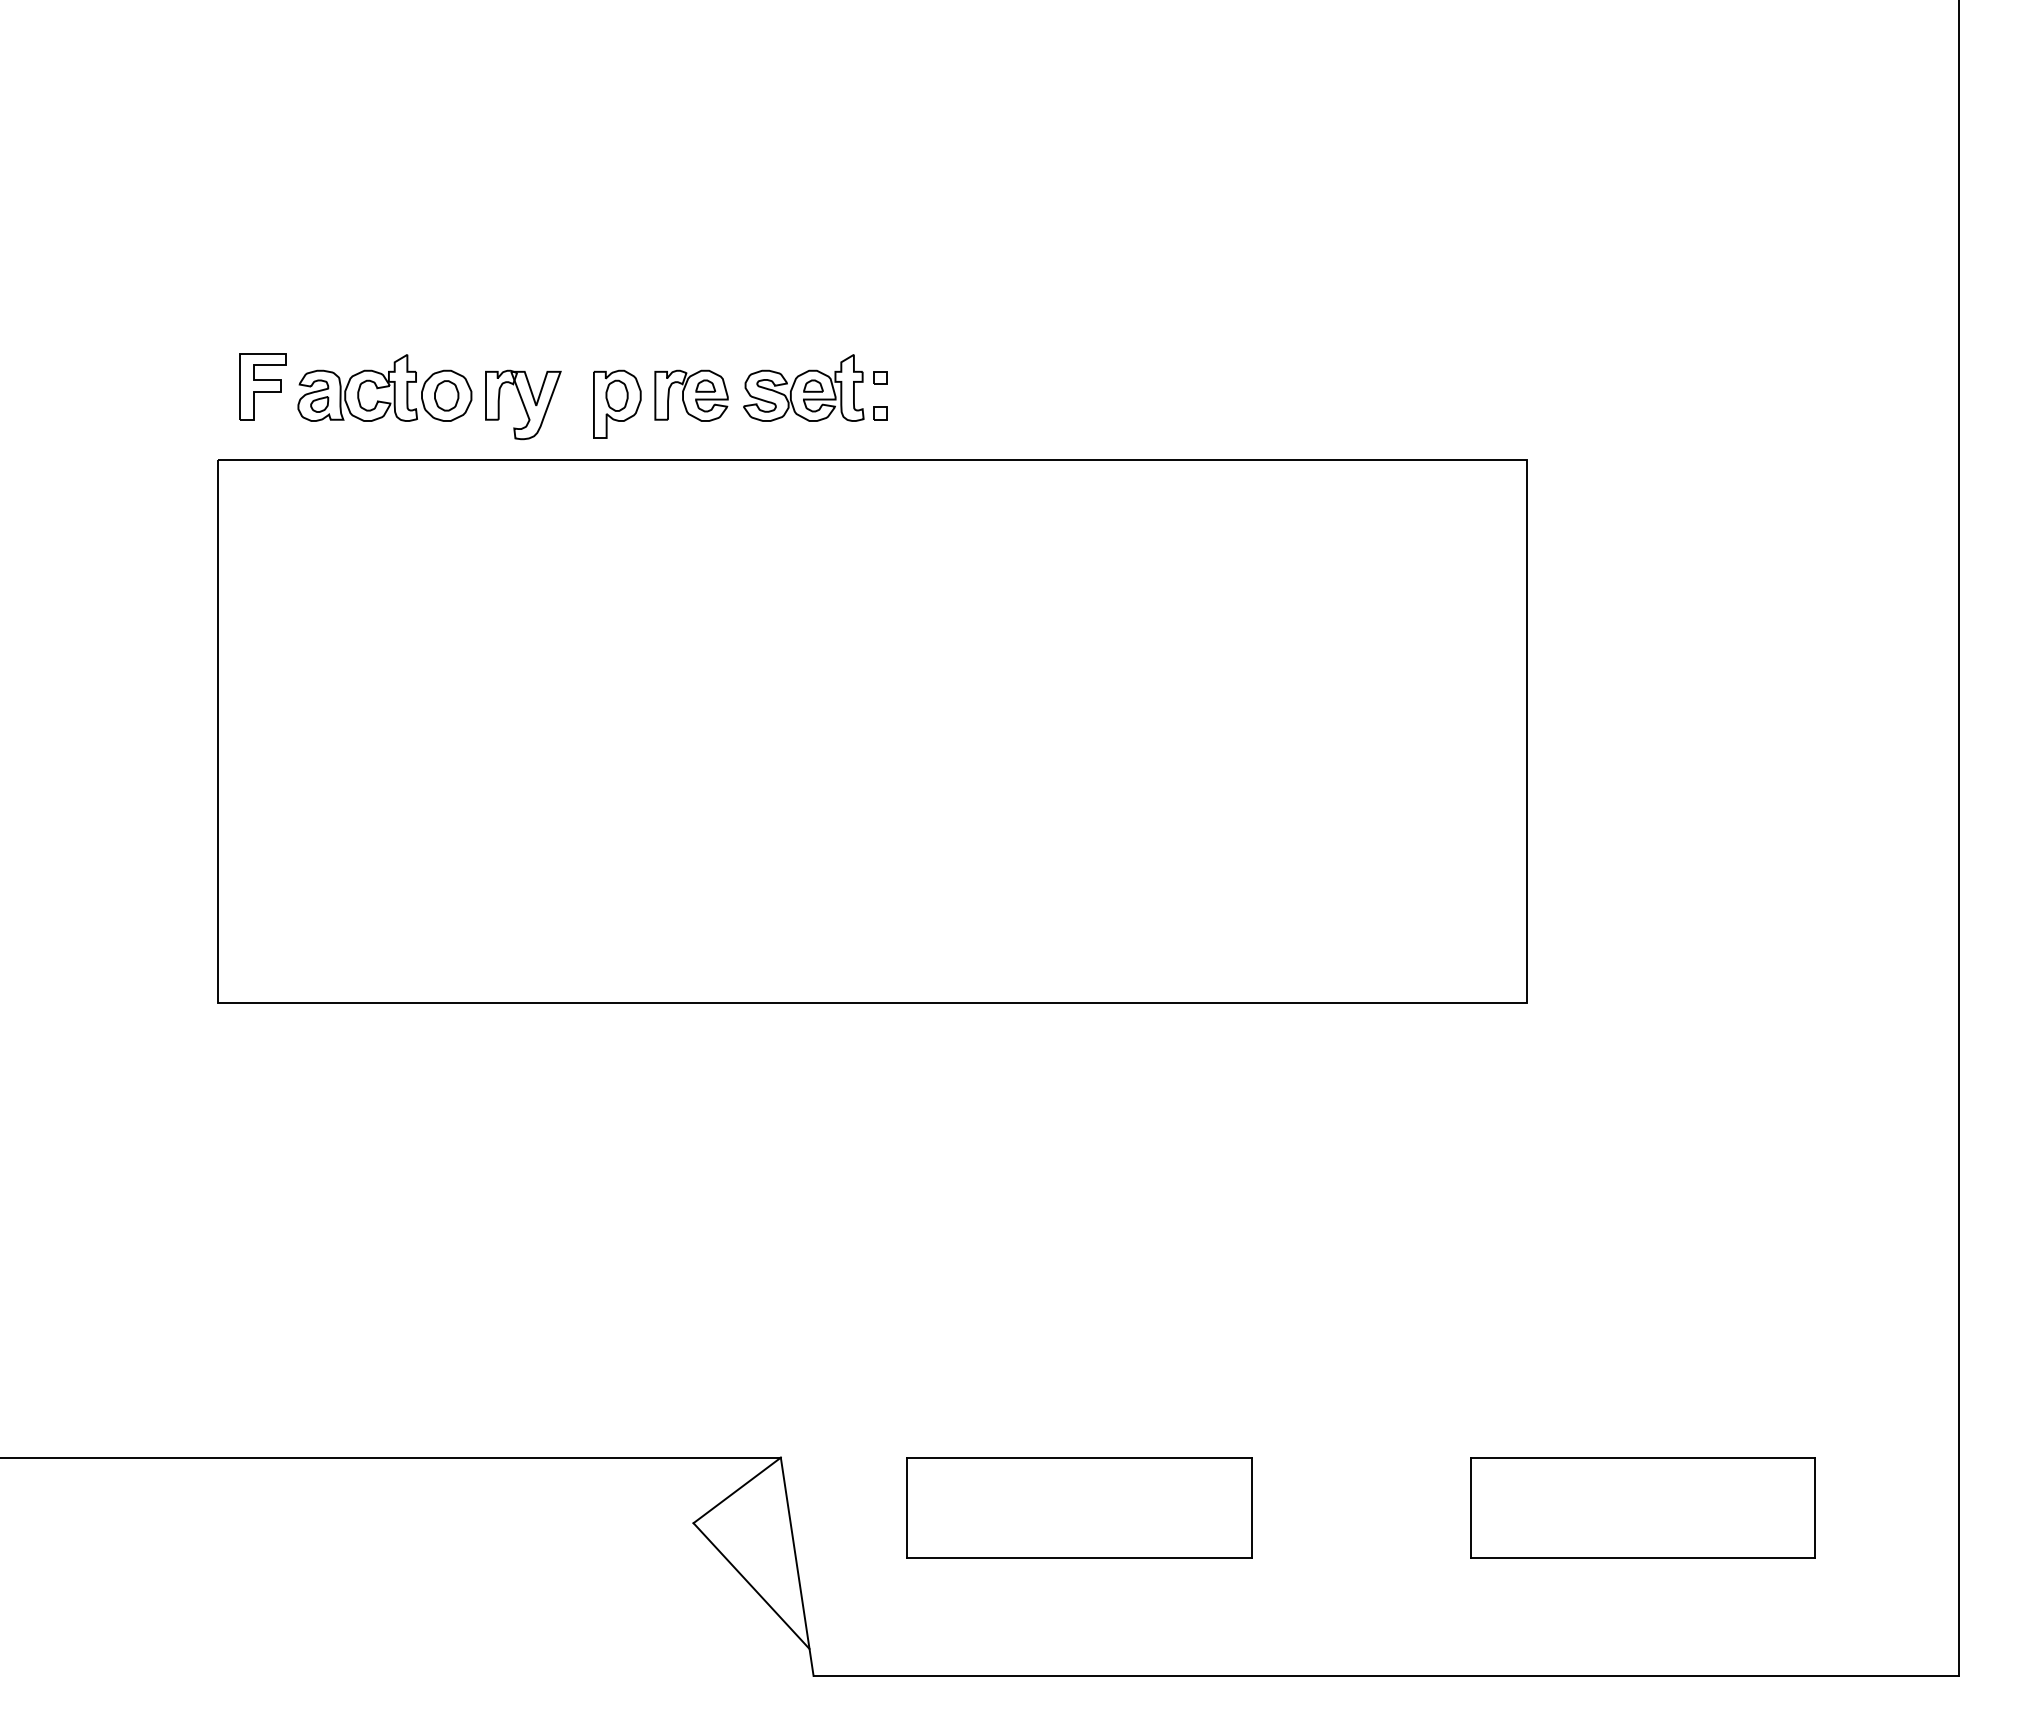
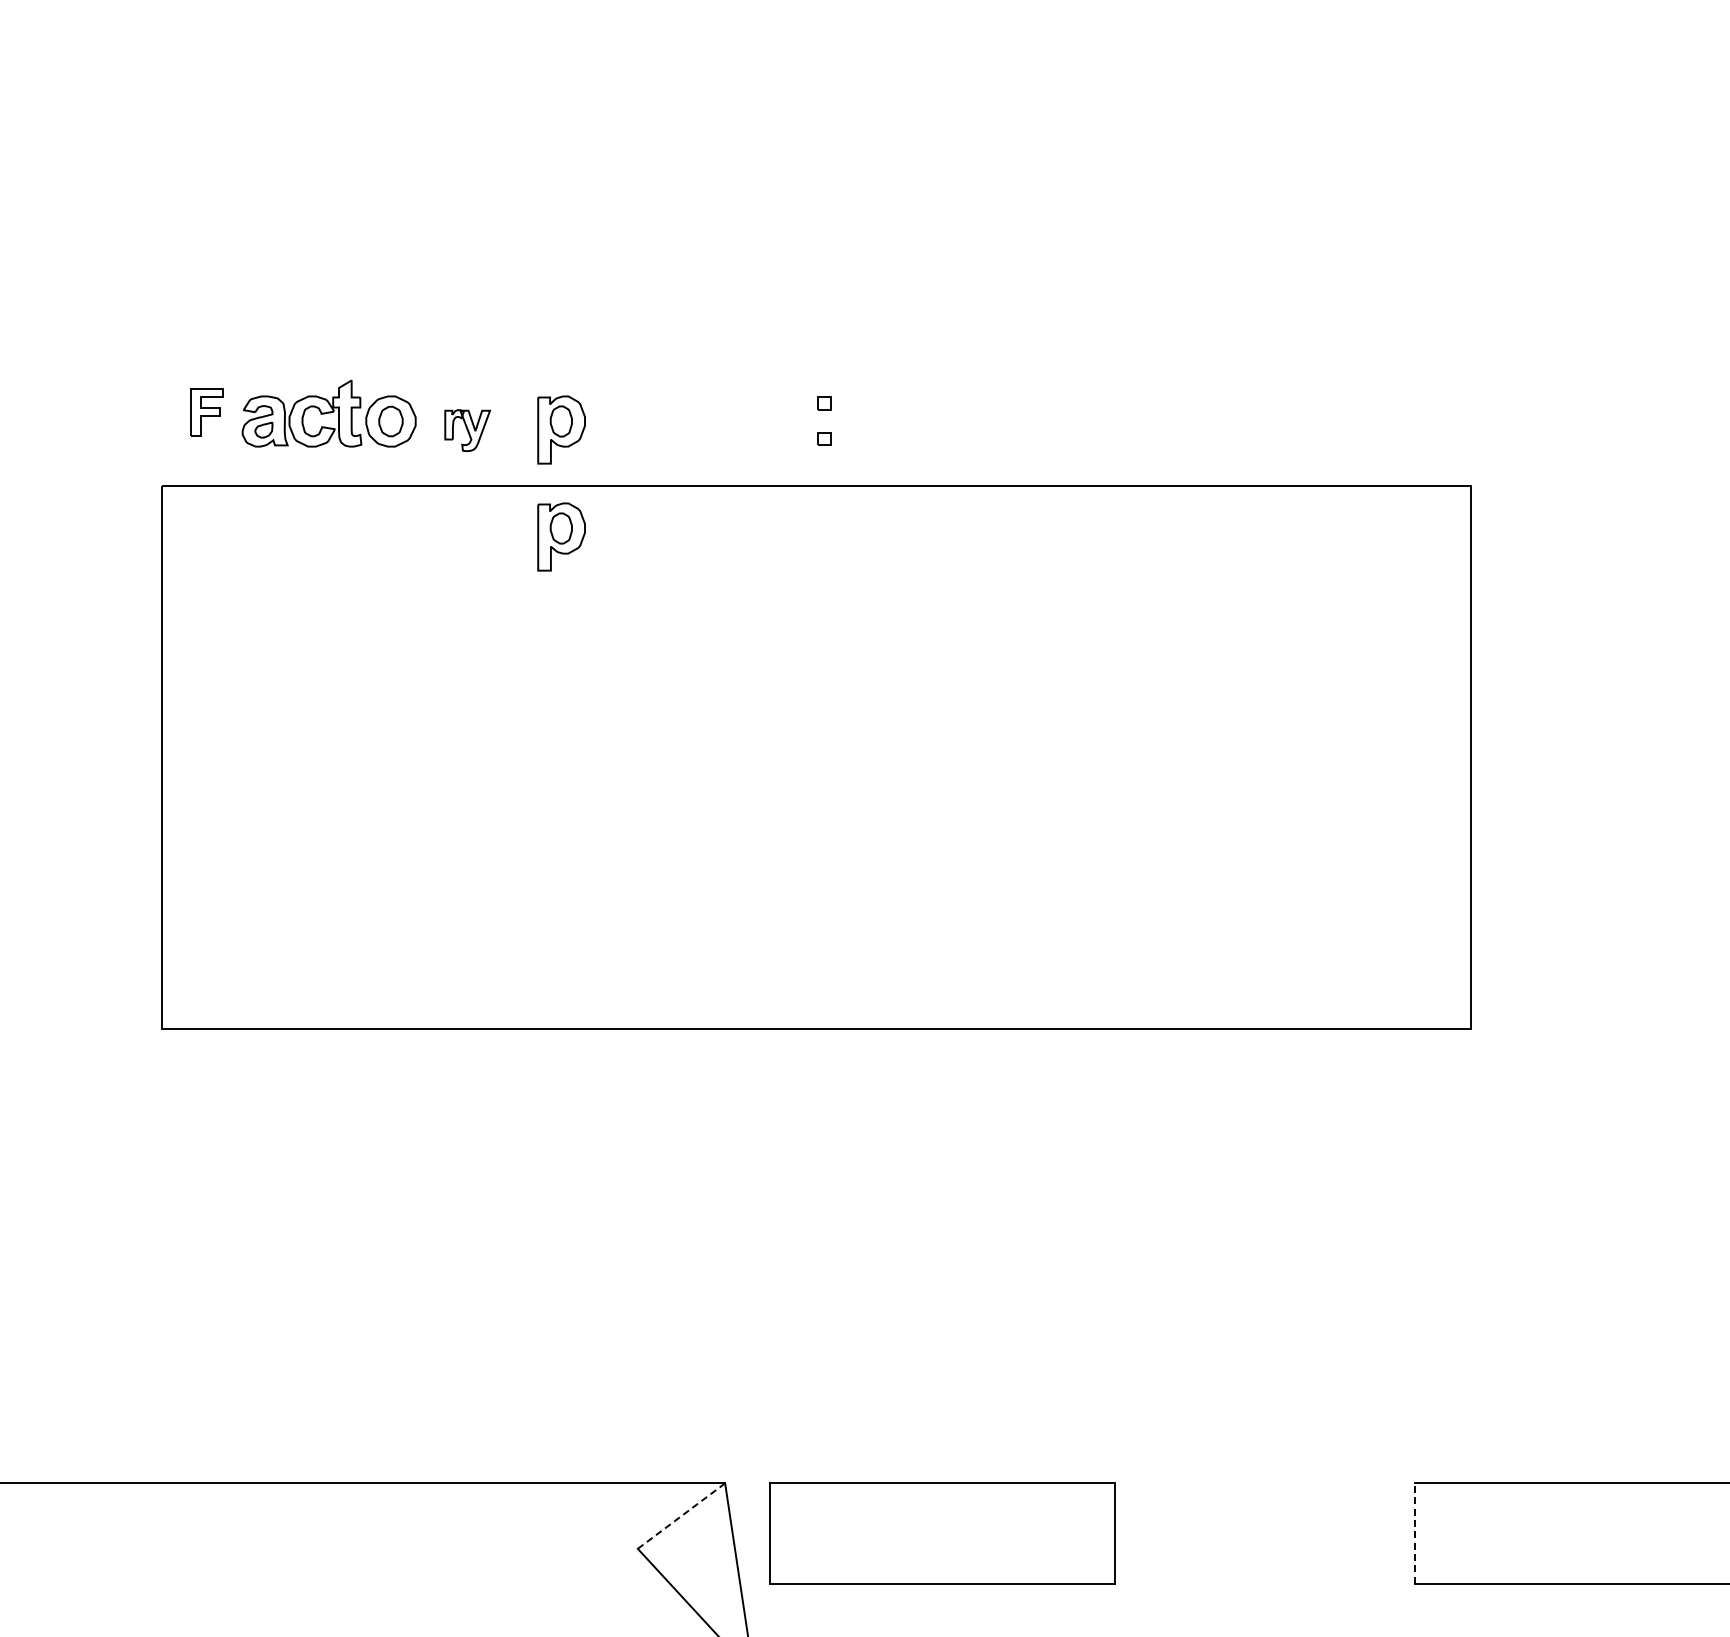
part: (262, 386) -> (206, 412), size x0.7
part: (803, 387) -> (747, 413), removed
part: (691, 395) -> (635, 421), removed
part: (523, 404) -> (467, 430), size x0.6
part: (617, 510) -> (561, 536), added
line: (737, 1490) -> (681, 1516), solid -> dashed
part: (1079, 1507) -> (941, 1533), moved
line: (1470, 1507) -> (1414, 1533), solid -> dashed

